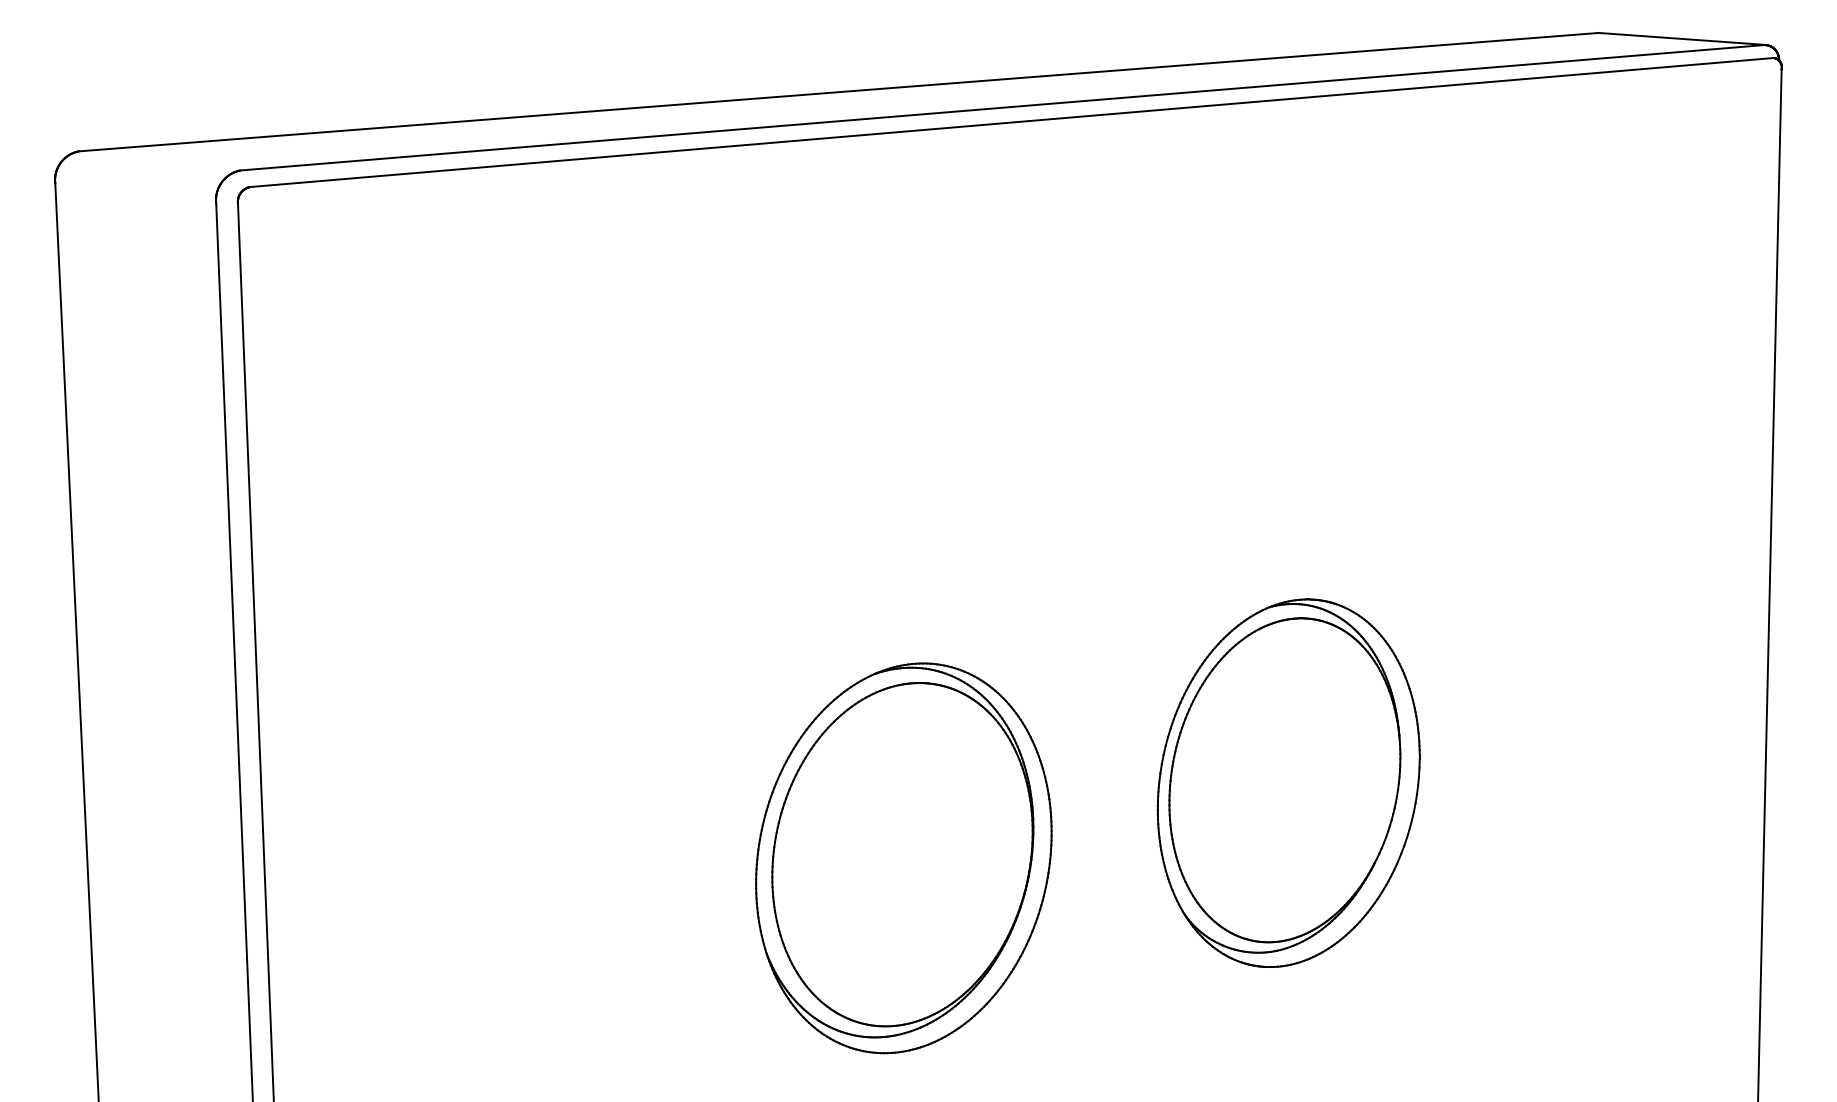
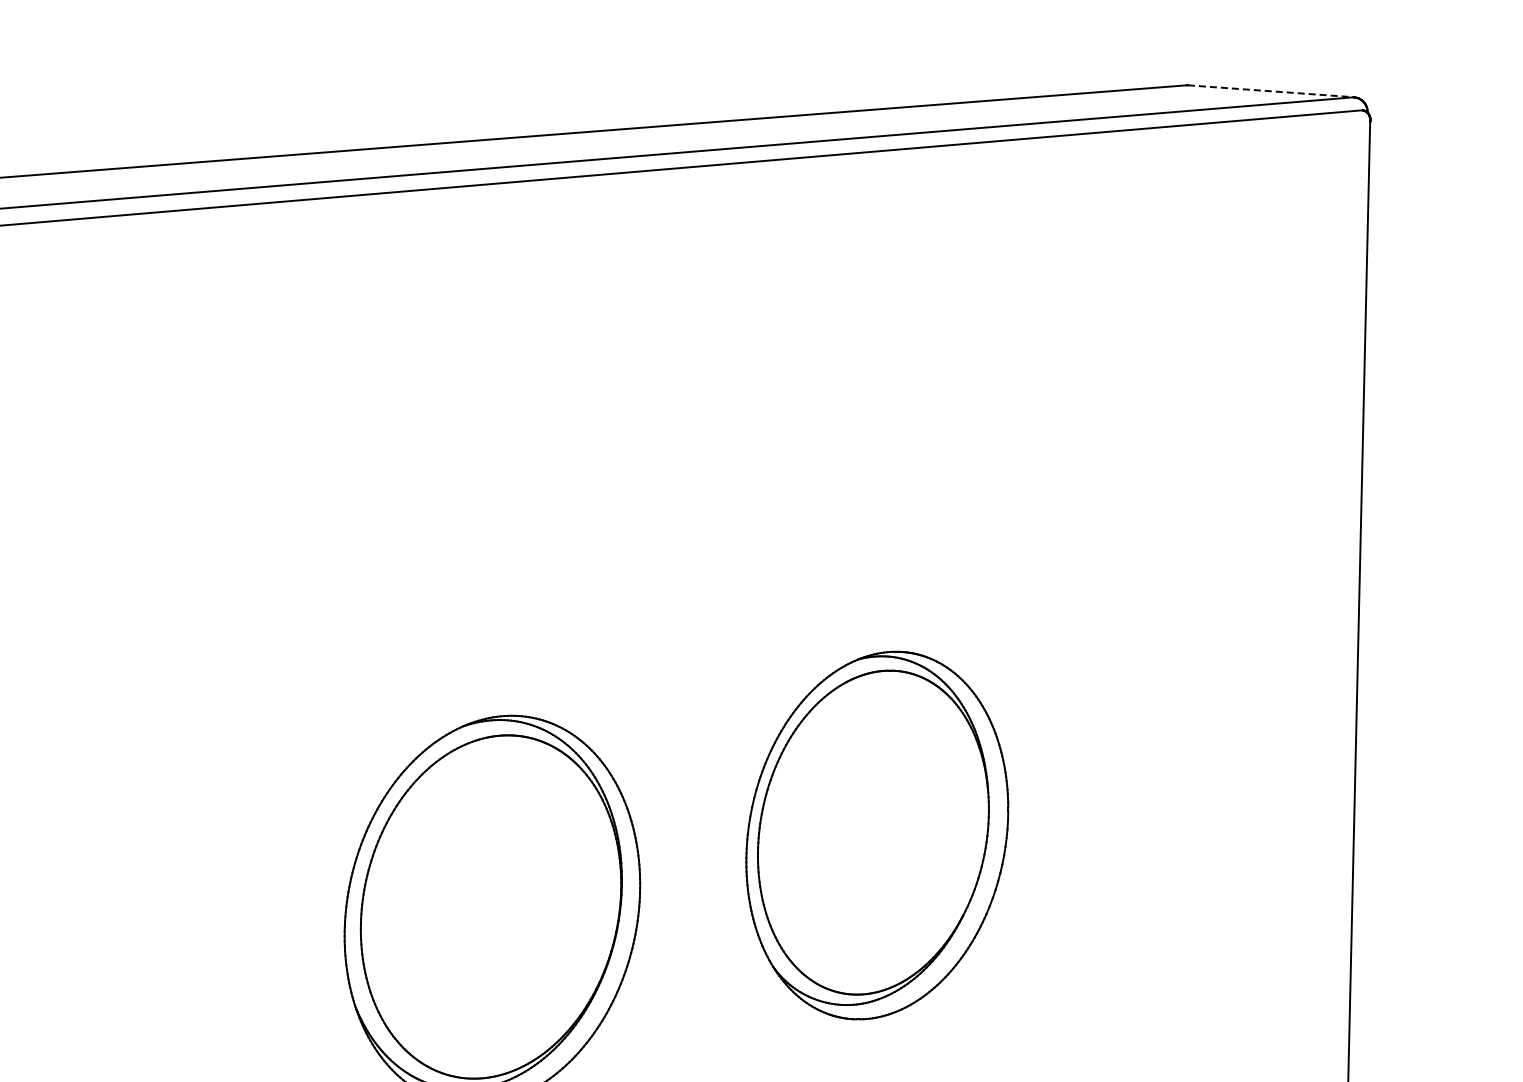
line: (1682, 39) -> (1271, 91), solid -> dashed

